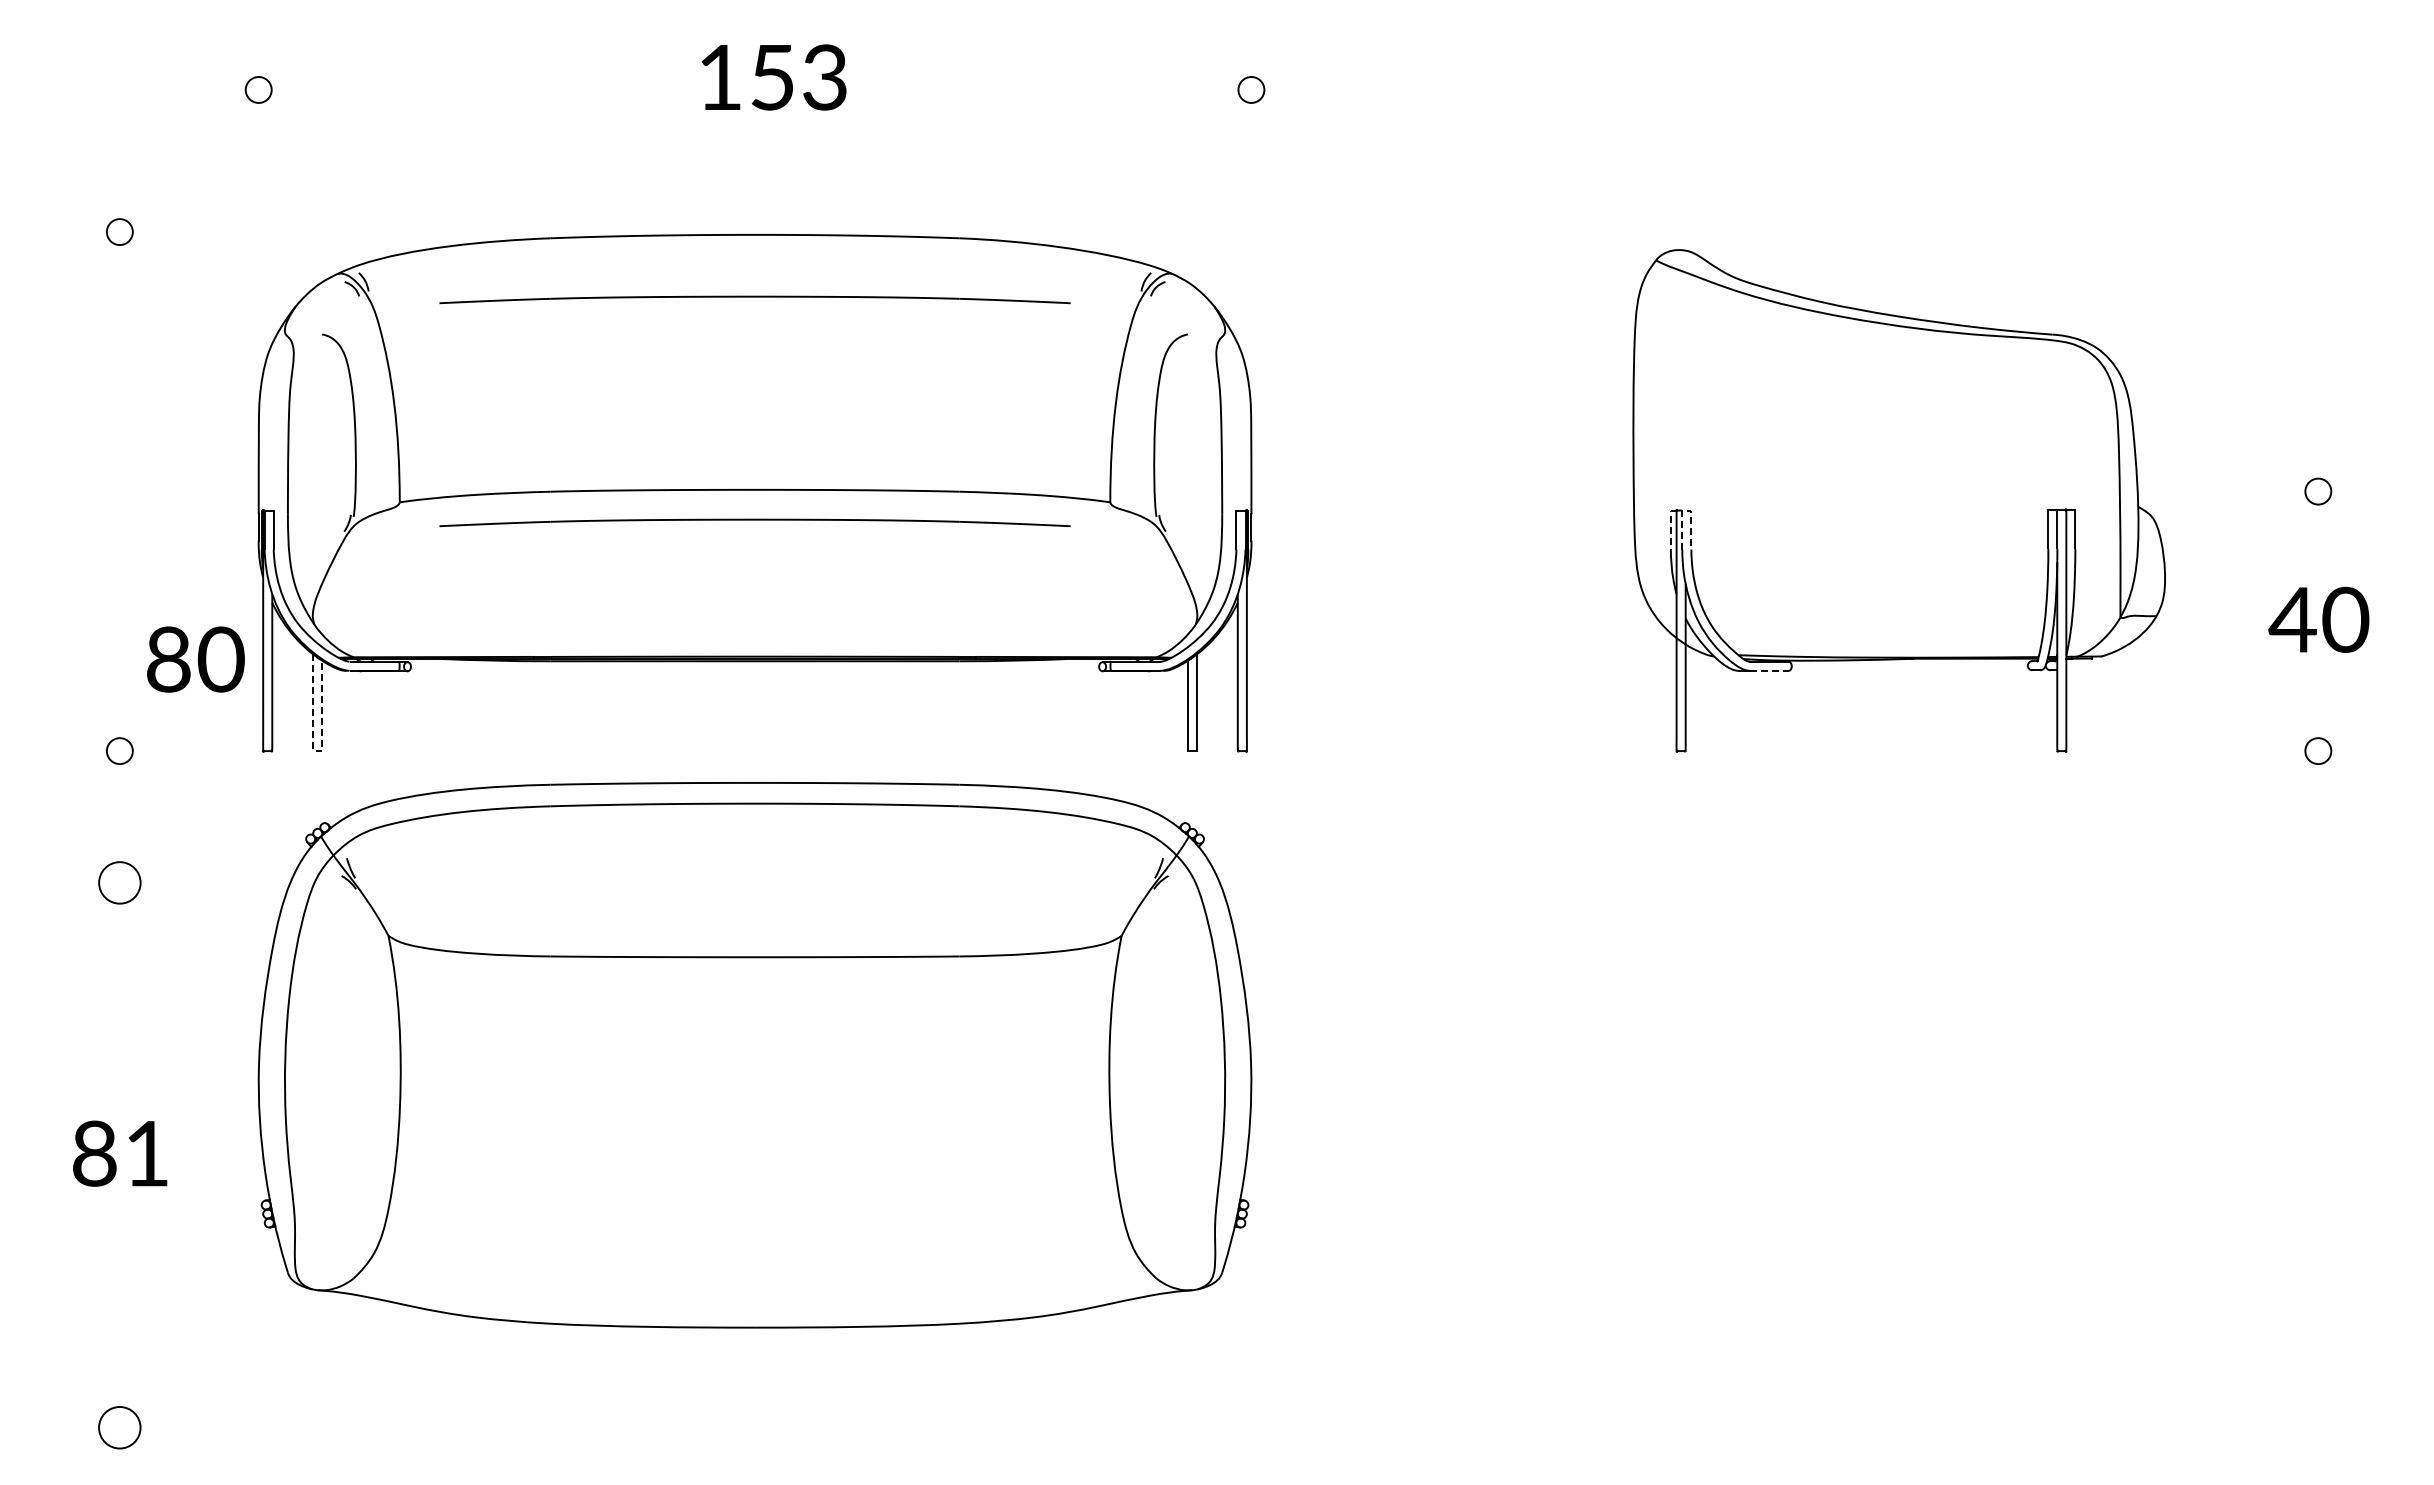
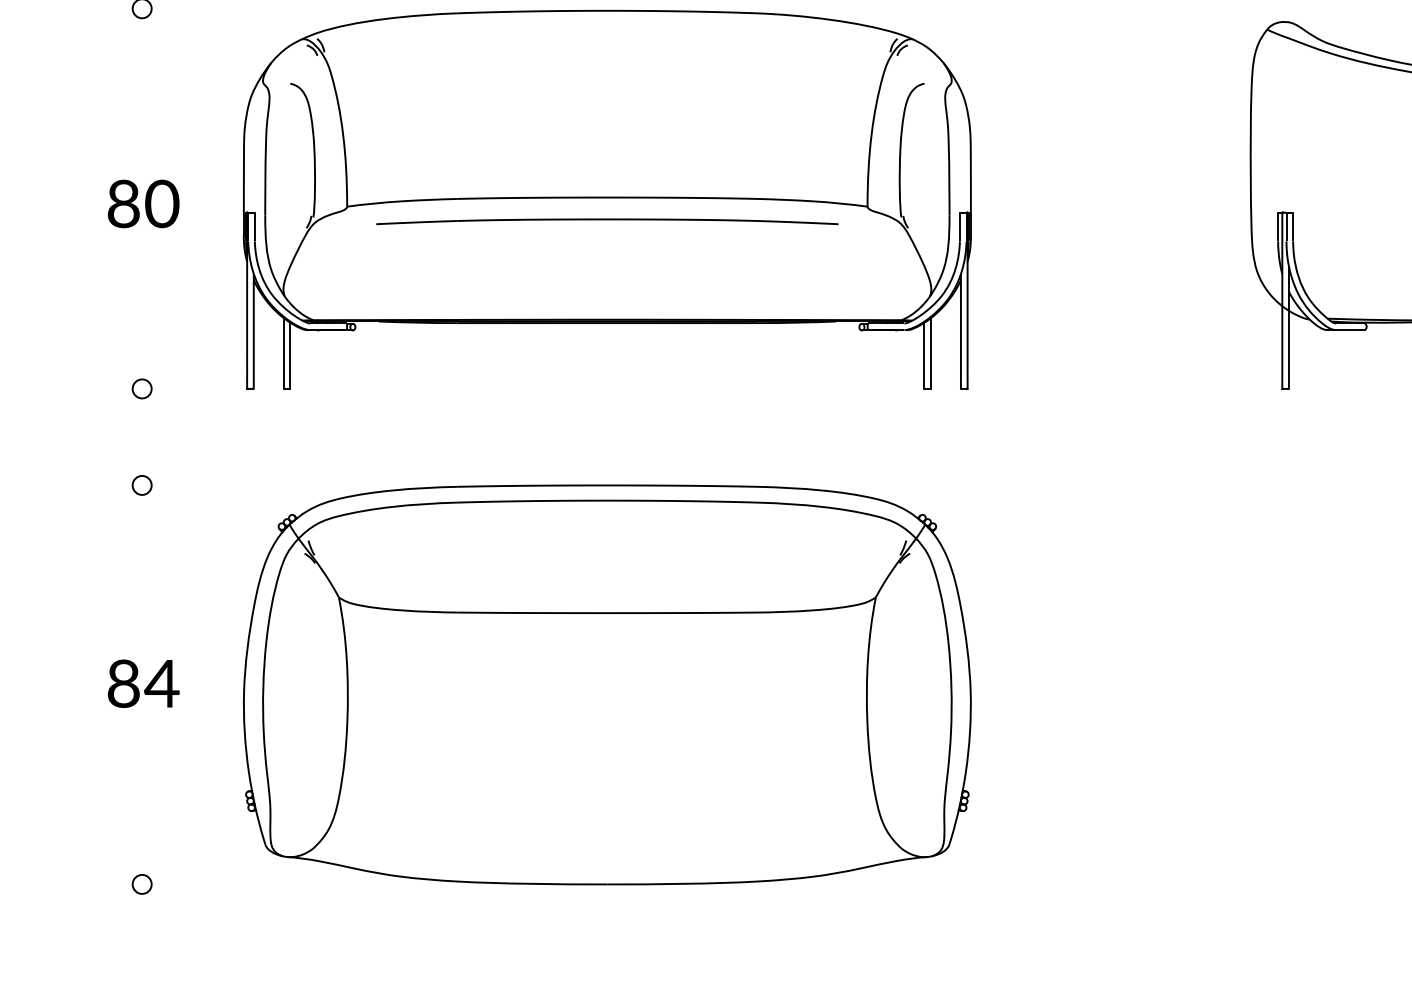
part: (754, 299) -> (606, 58), removed
line: (1686, 510) -> (1289, 212), dashed -> solid
line: (1670, 527) -> (1277, 225), dashed -> solid
text: (195, 659) -> (143, 203), moved
line: (1770, 670) -> (1351, 329), dashed -> solid
line: (315, 751) -> (285, 389), dashed -> solid
circle: (119, 882) -> (141, 485), size x0.62
part: (754, 1055) -> (606, 685), moved
text: (146, 1153) -> (161, 683), 81 -> 84
circle: (119, 1427) -> (141, 884), size x0.62

